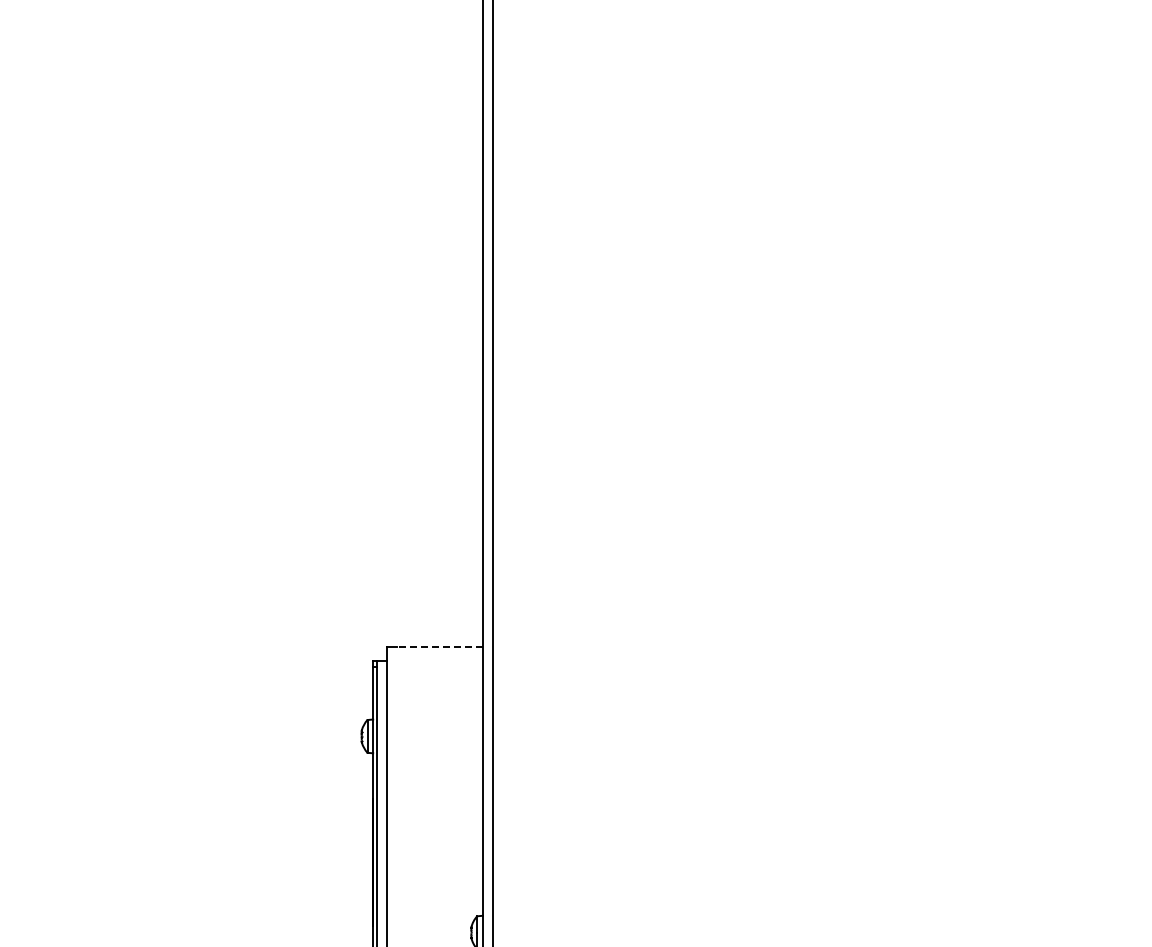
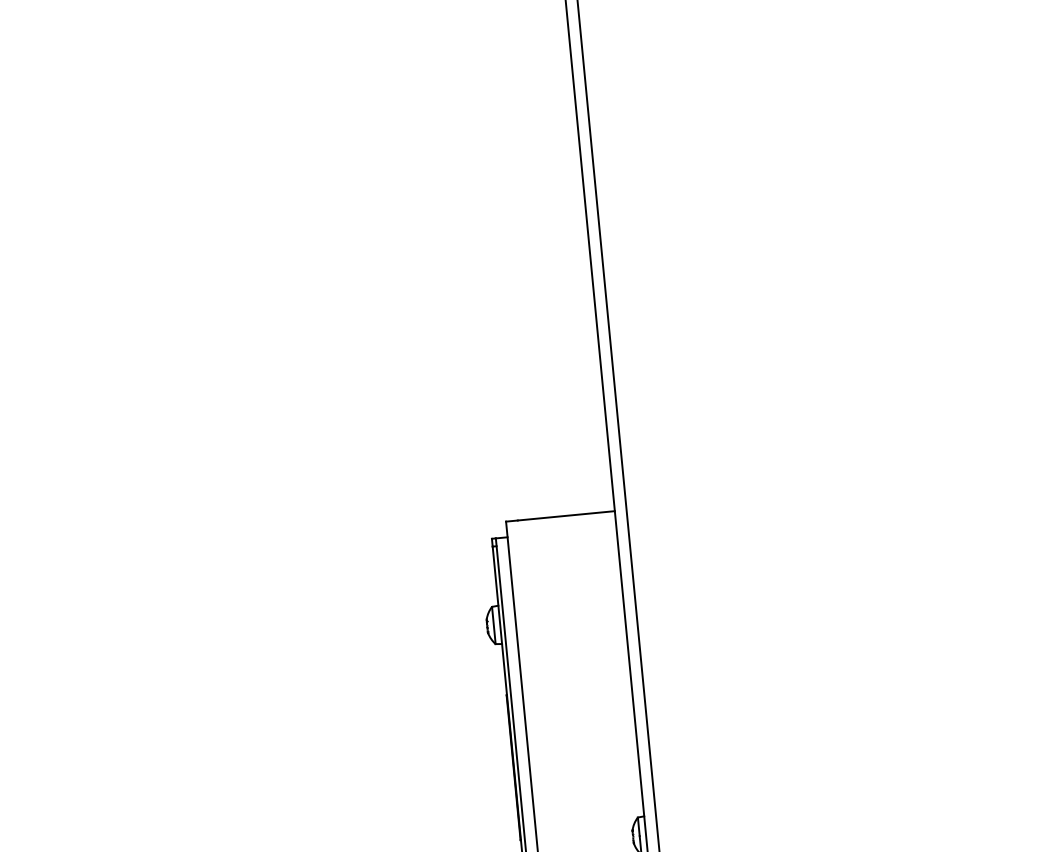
line: (440, 646) -> (566, 515), dashed -> solid

